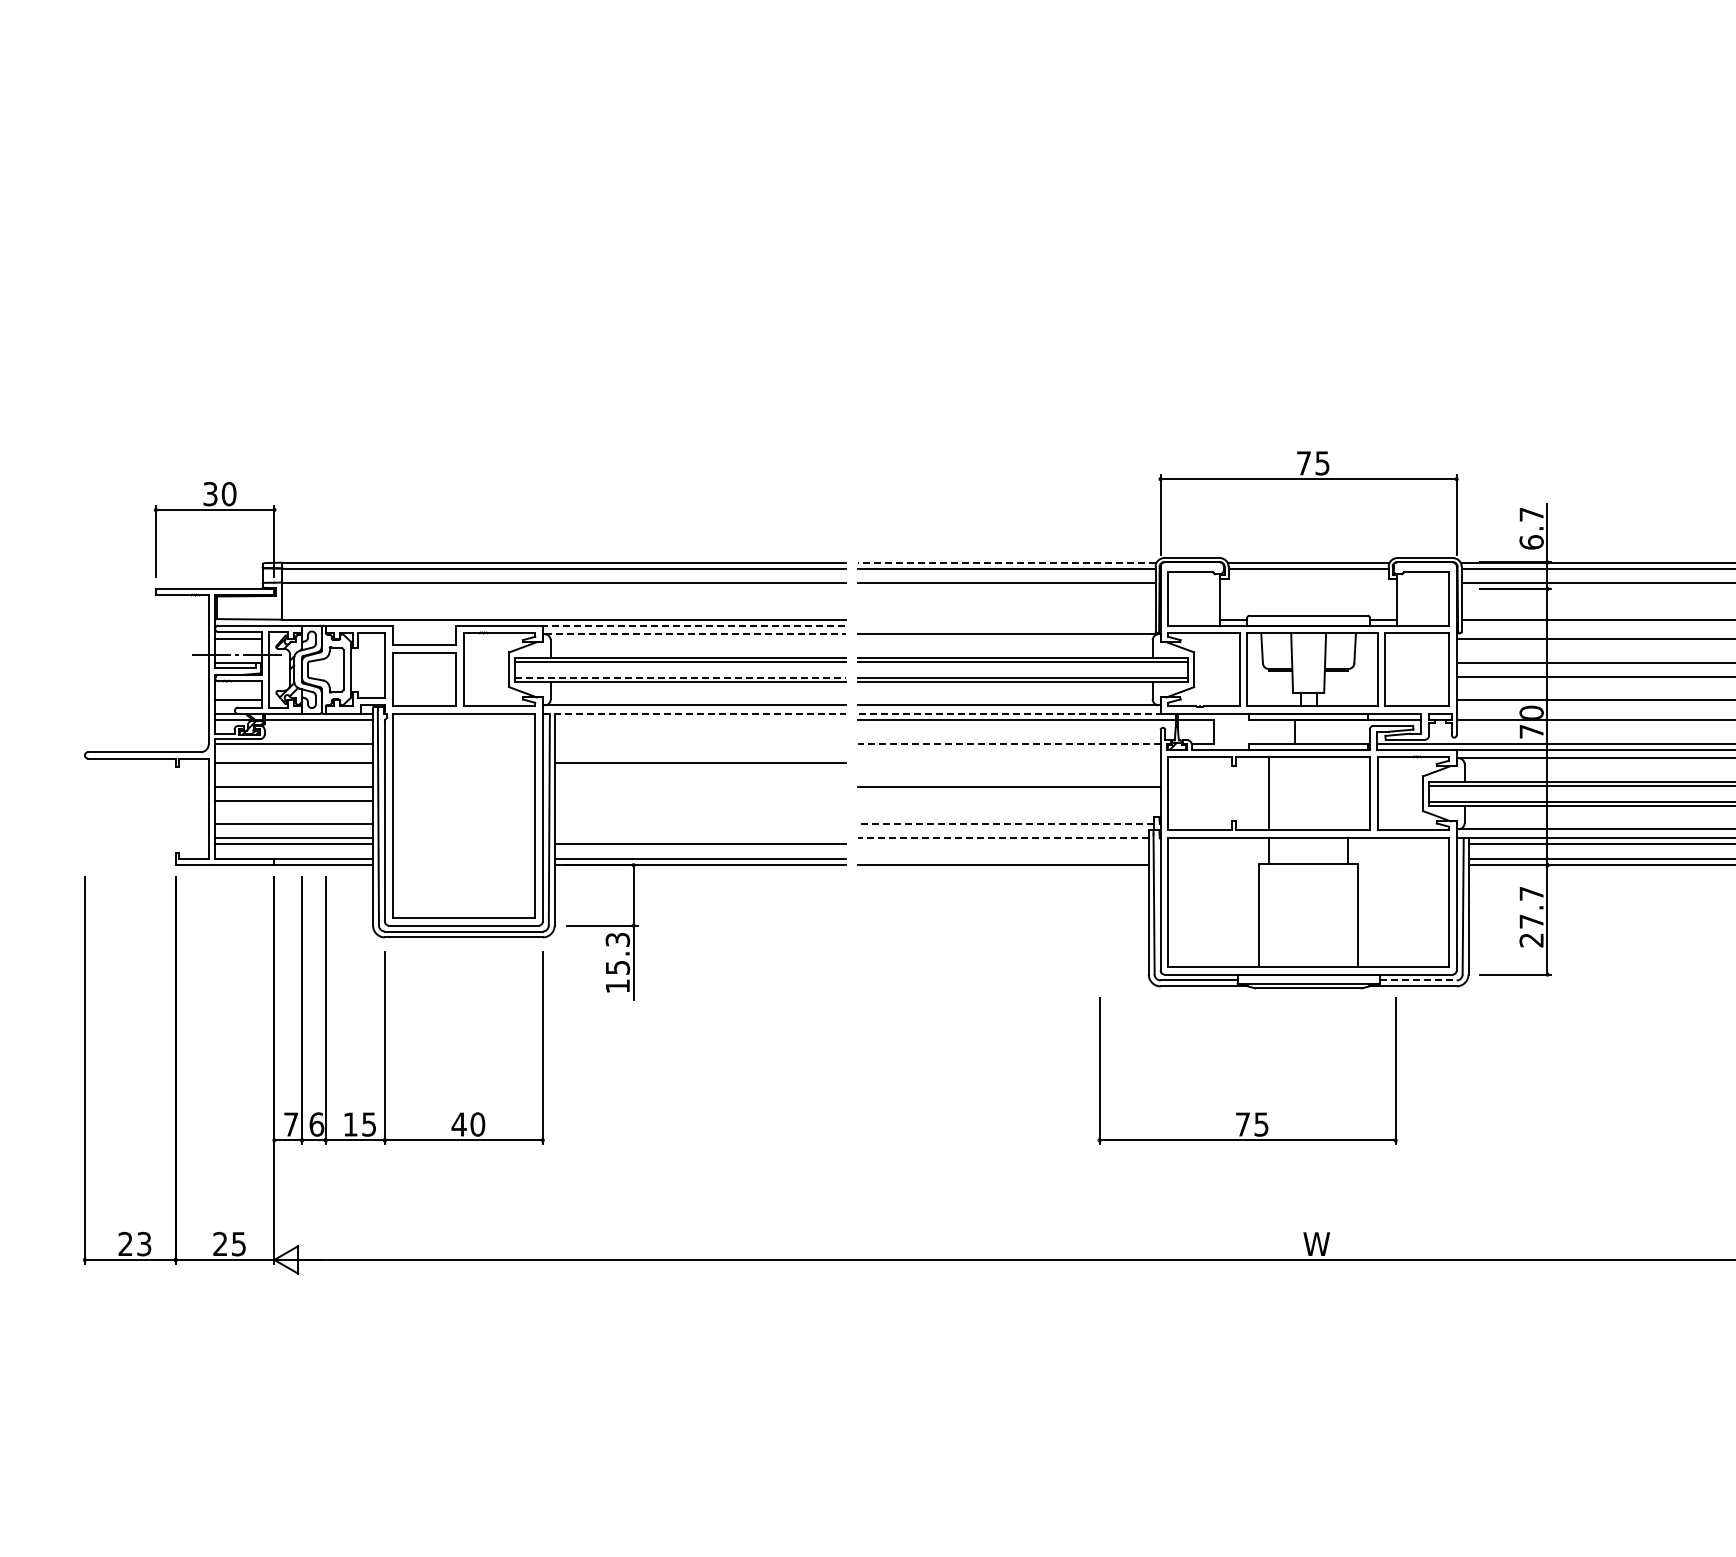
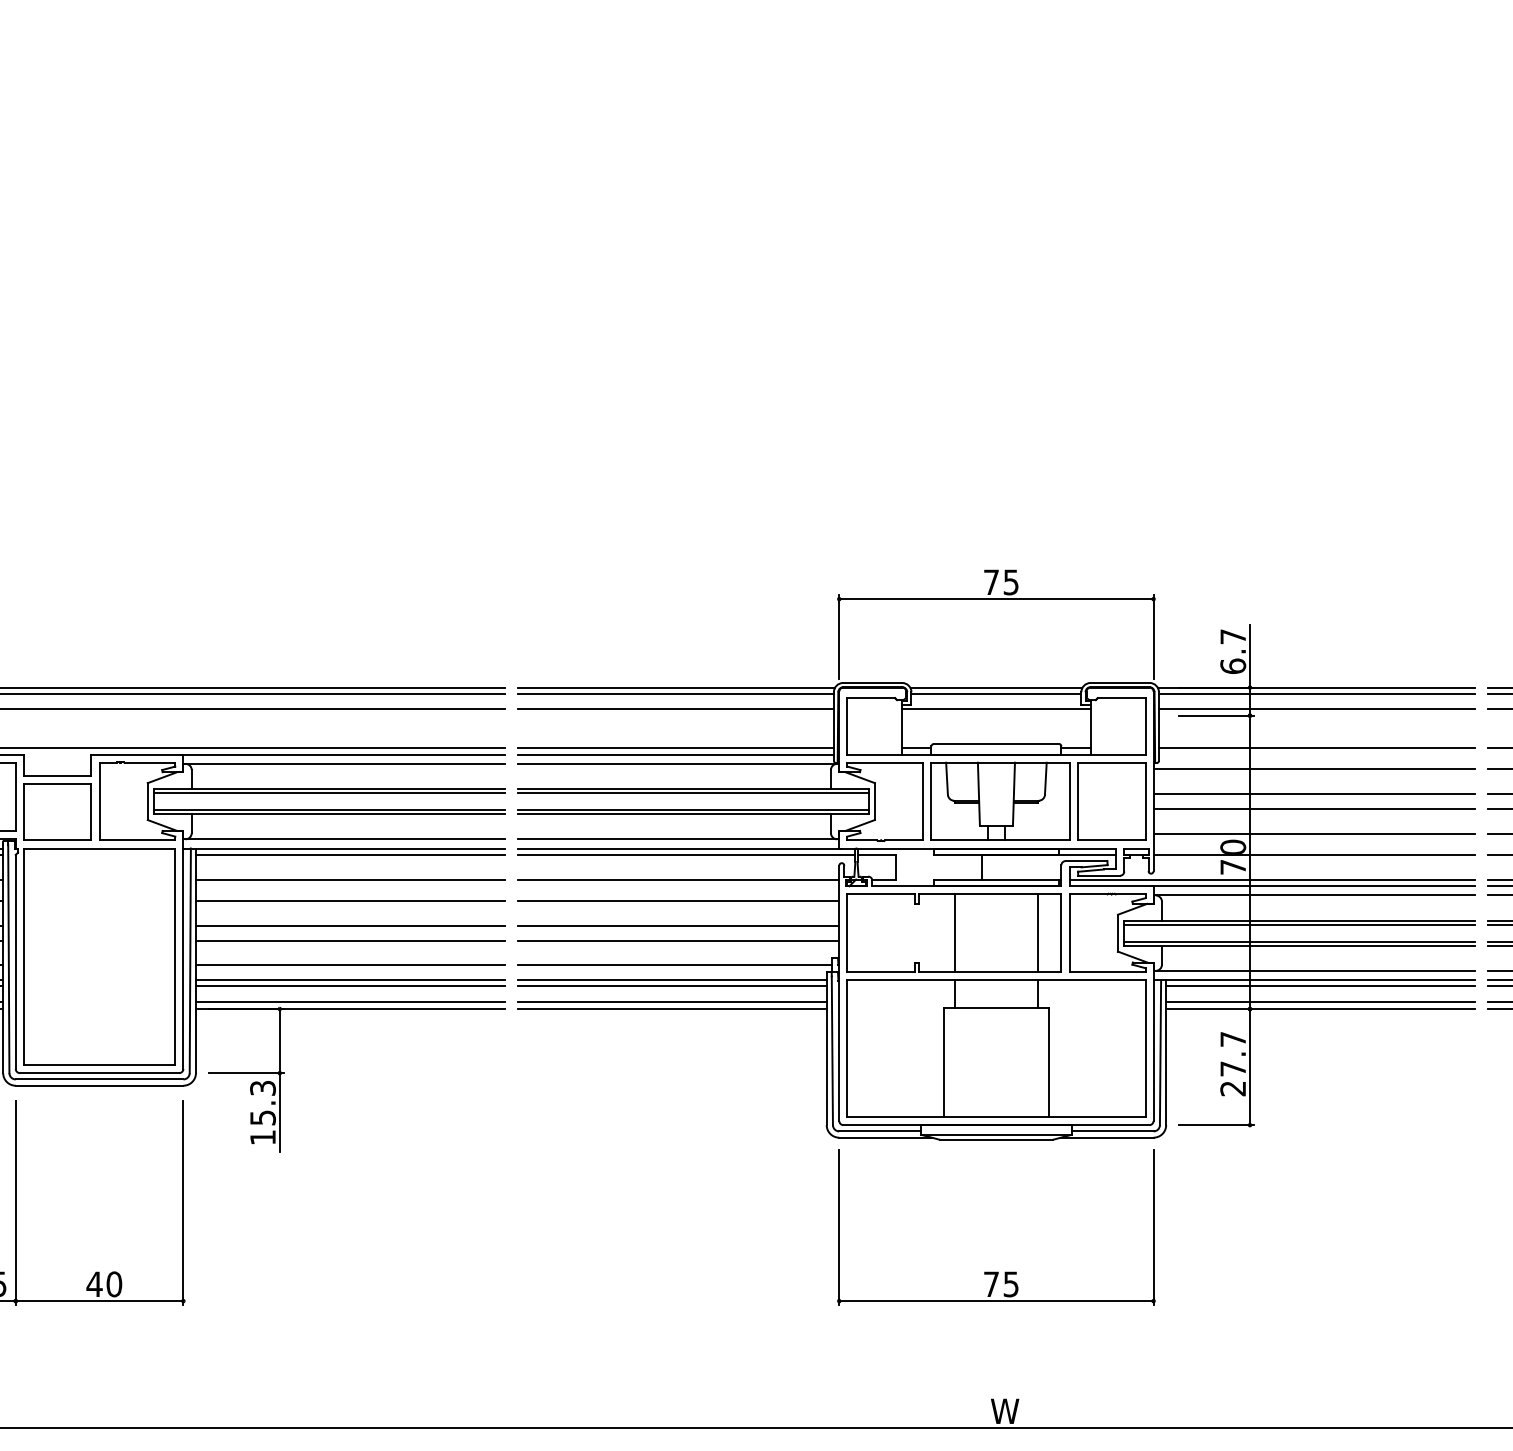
line: (1006, 563) -> (675, 688), dashed -> solid
line: (1308, 582) -> (996, 708), added
line: (1006, 619) -> (675, 748), added
line: (693, 625) -> (343, 754), dashed -> solid
line: (1006, 625) -> (675, 754), added
line: (695, 634) -> (345, 764), dashed -> solid
line: (681, 677) -> (330, 809), dashed -> solid
line: (694, 714) -> (344, 849), dashed -> solid
line: (1009, 714) -> (678, 849), dashed -> solid
line: (699, 719) -> (349, 854), added
line: (699, 743) -> (349, 879), added
line: (1008, 743) -> (677, 879), dashed -> solid
line: (1008, 763) -> (677, 901), added
line: (699, 786) -> (349, 925), added
line: (1348, 793) -> (1038, 932), added
line: (699, 800) -> (349, 940), added
line: (1008, 800) -> (677, 940), added
line: (699, 824) -> (349, 965), added
line: (1005, 824) -> (674, 965), dashed -> solid
line: (699, 837) -> (349, 979), added
line: (1003, 837) -> (672, 979), dashed -> solid
line: (1002, 843) -> (671, 985), added
line: (1002, 858) -> (671, 1001), added
line: (1418, 980) -> (1113, 1131), dashed -> solid
part: (1247, 1112) -> (996, 1271), moved

